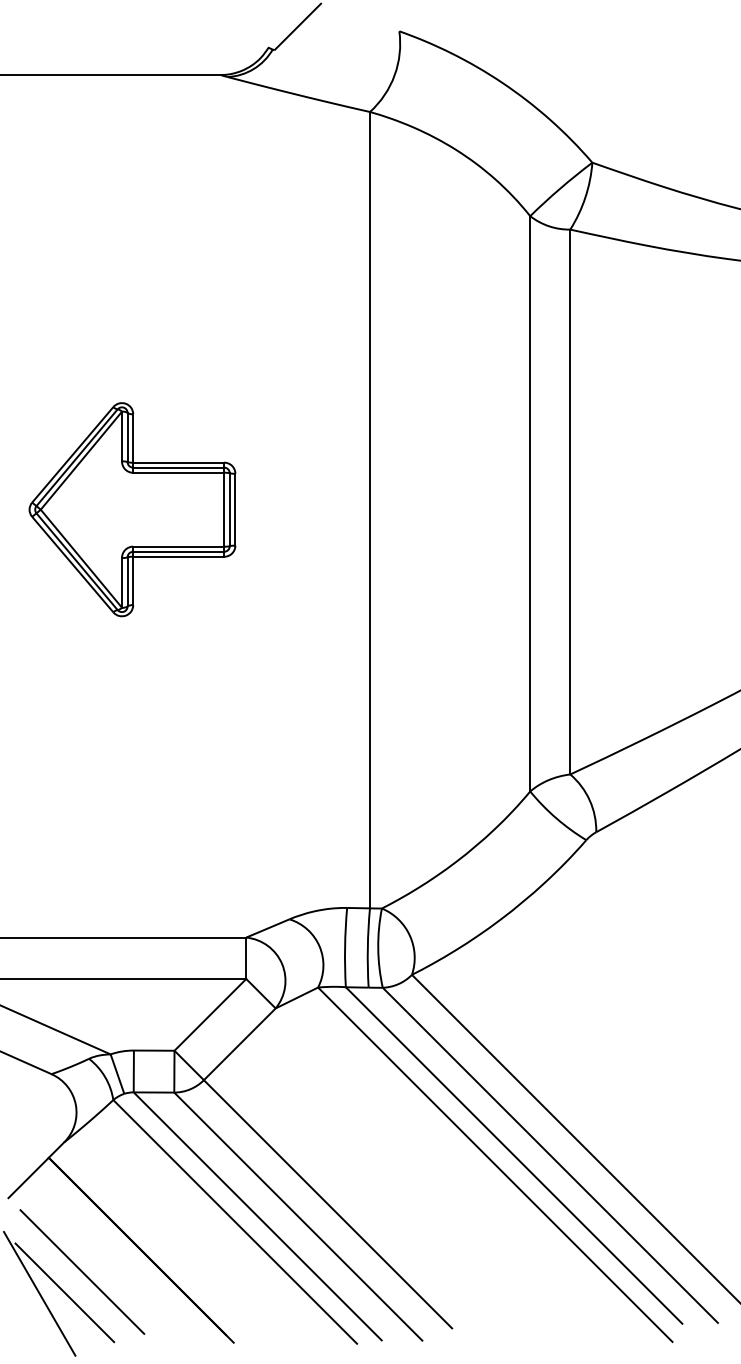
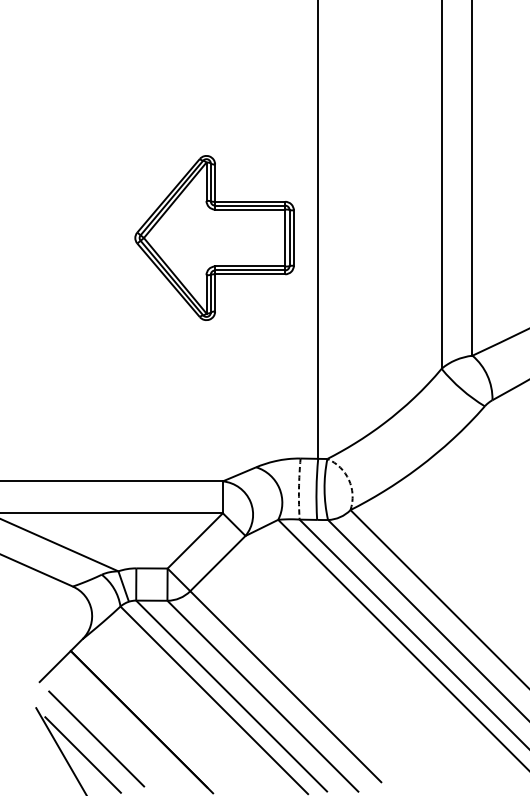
part: (132, 509) -> (214, 237), moved
arc: (409, 935) -> (348, 479), solid -> dashed
arc: (345, 947) -> (299, 489), solid -> dashed

